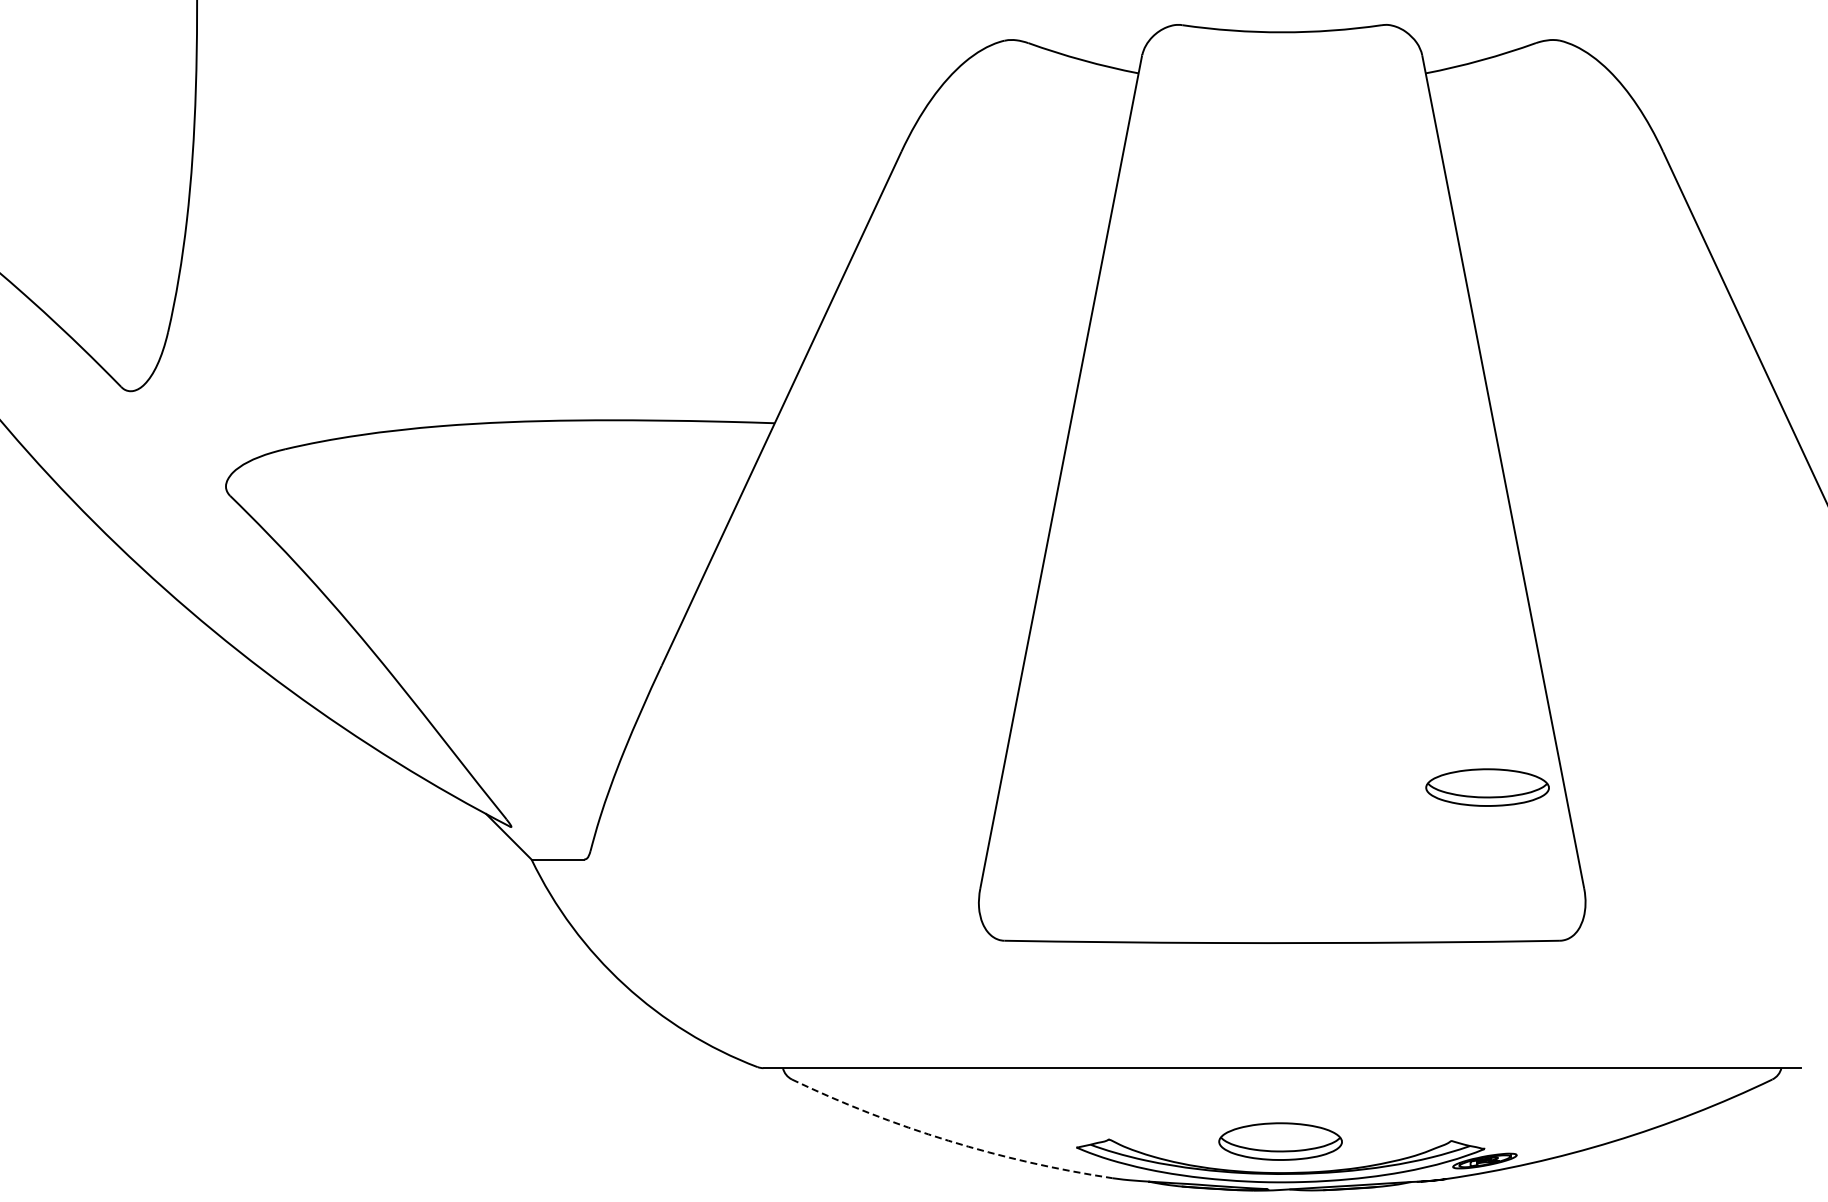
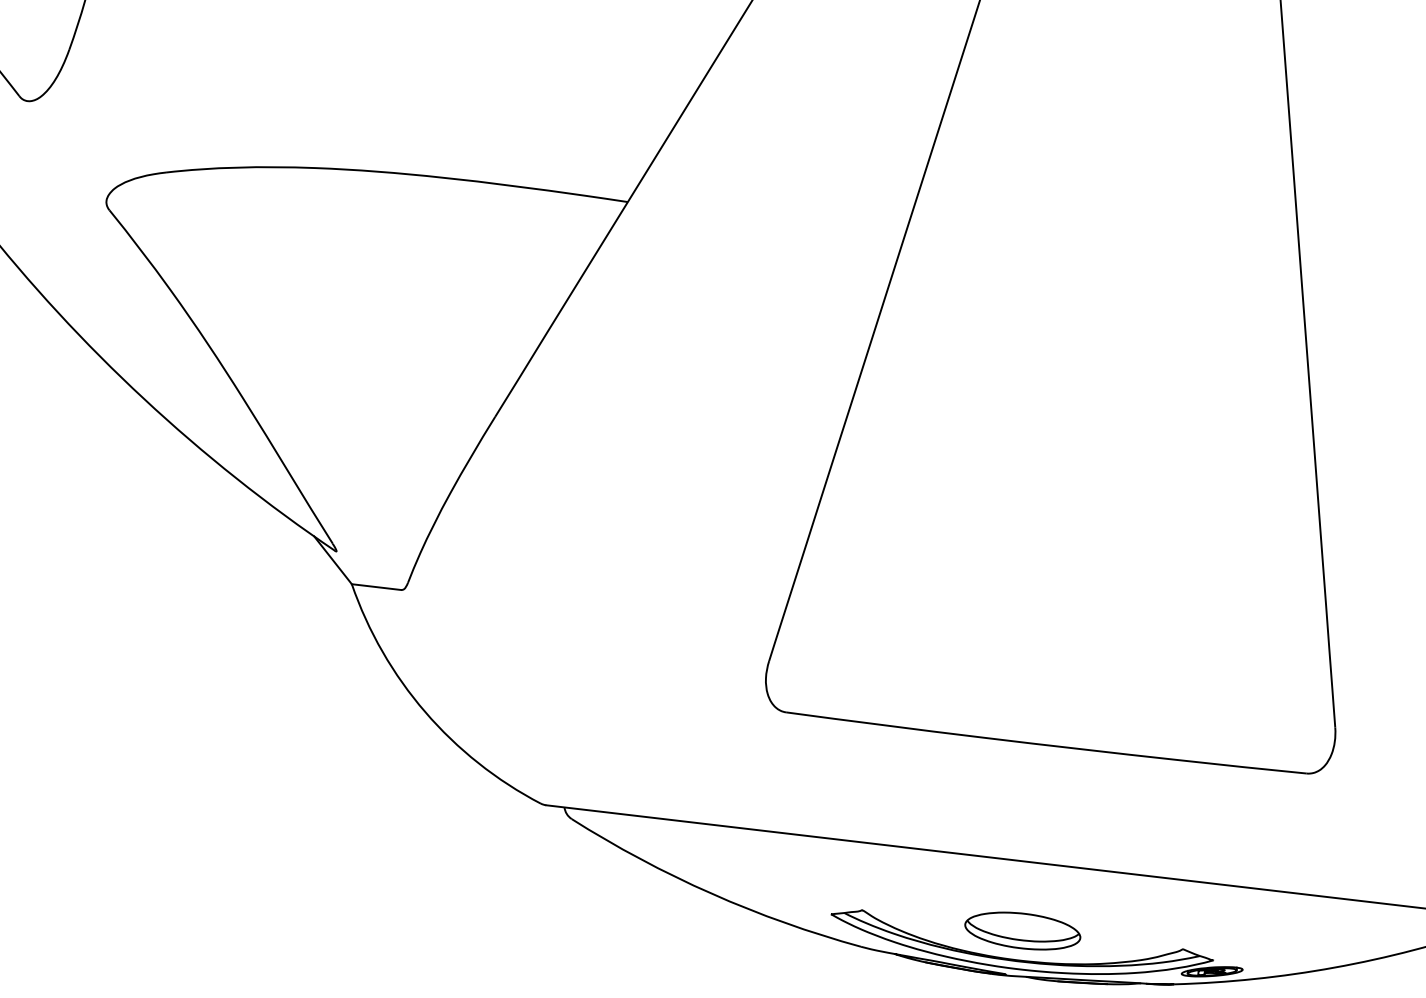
part: (1487, 787) -> (1255, 621), removed
arc: (948, 1140) -> (711, 893), dashed -> solid

